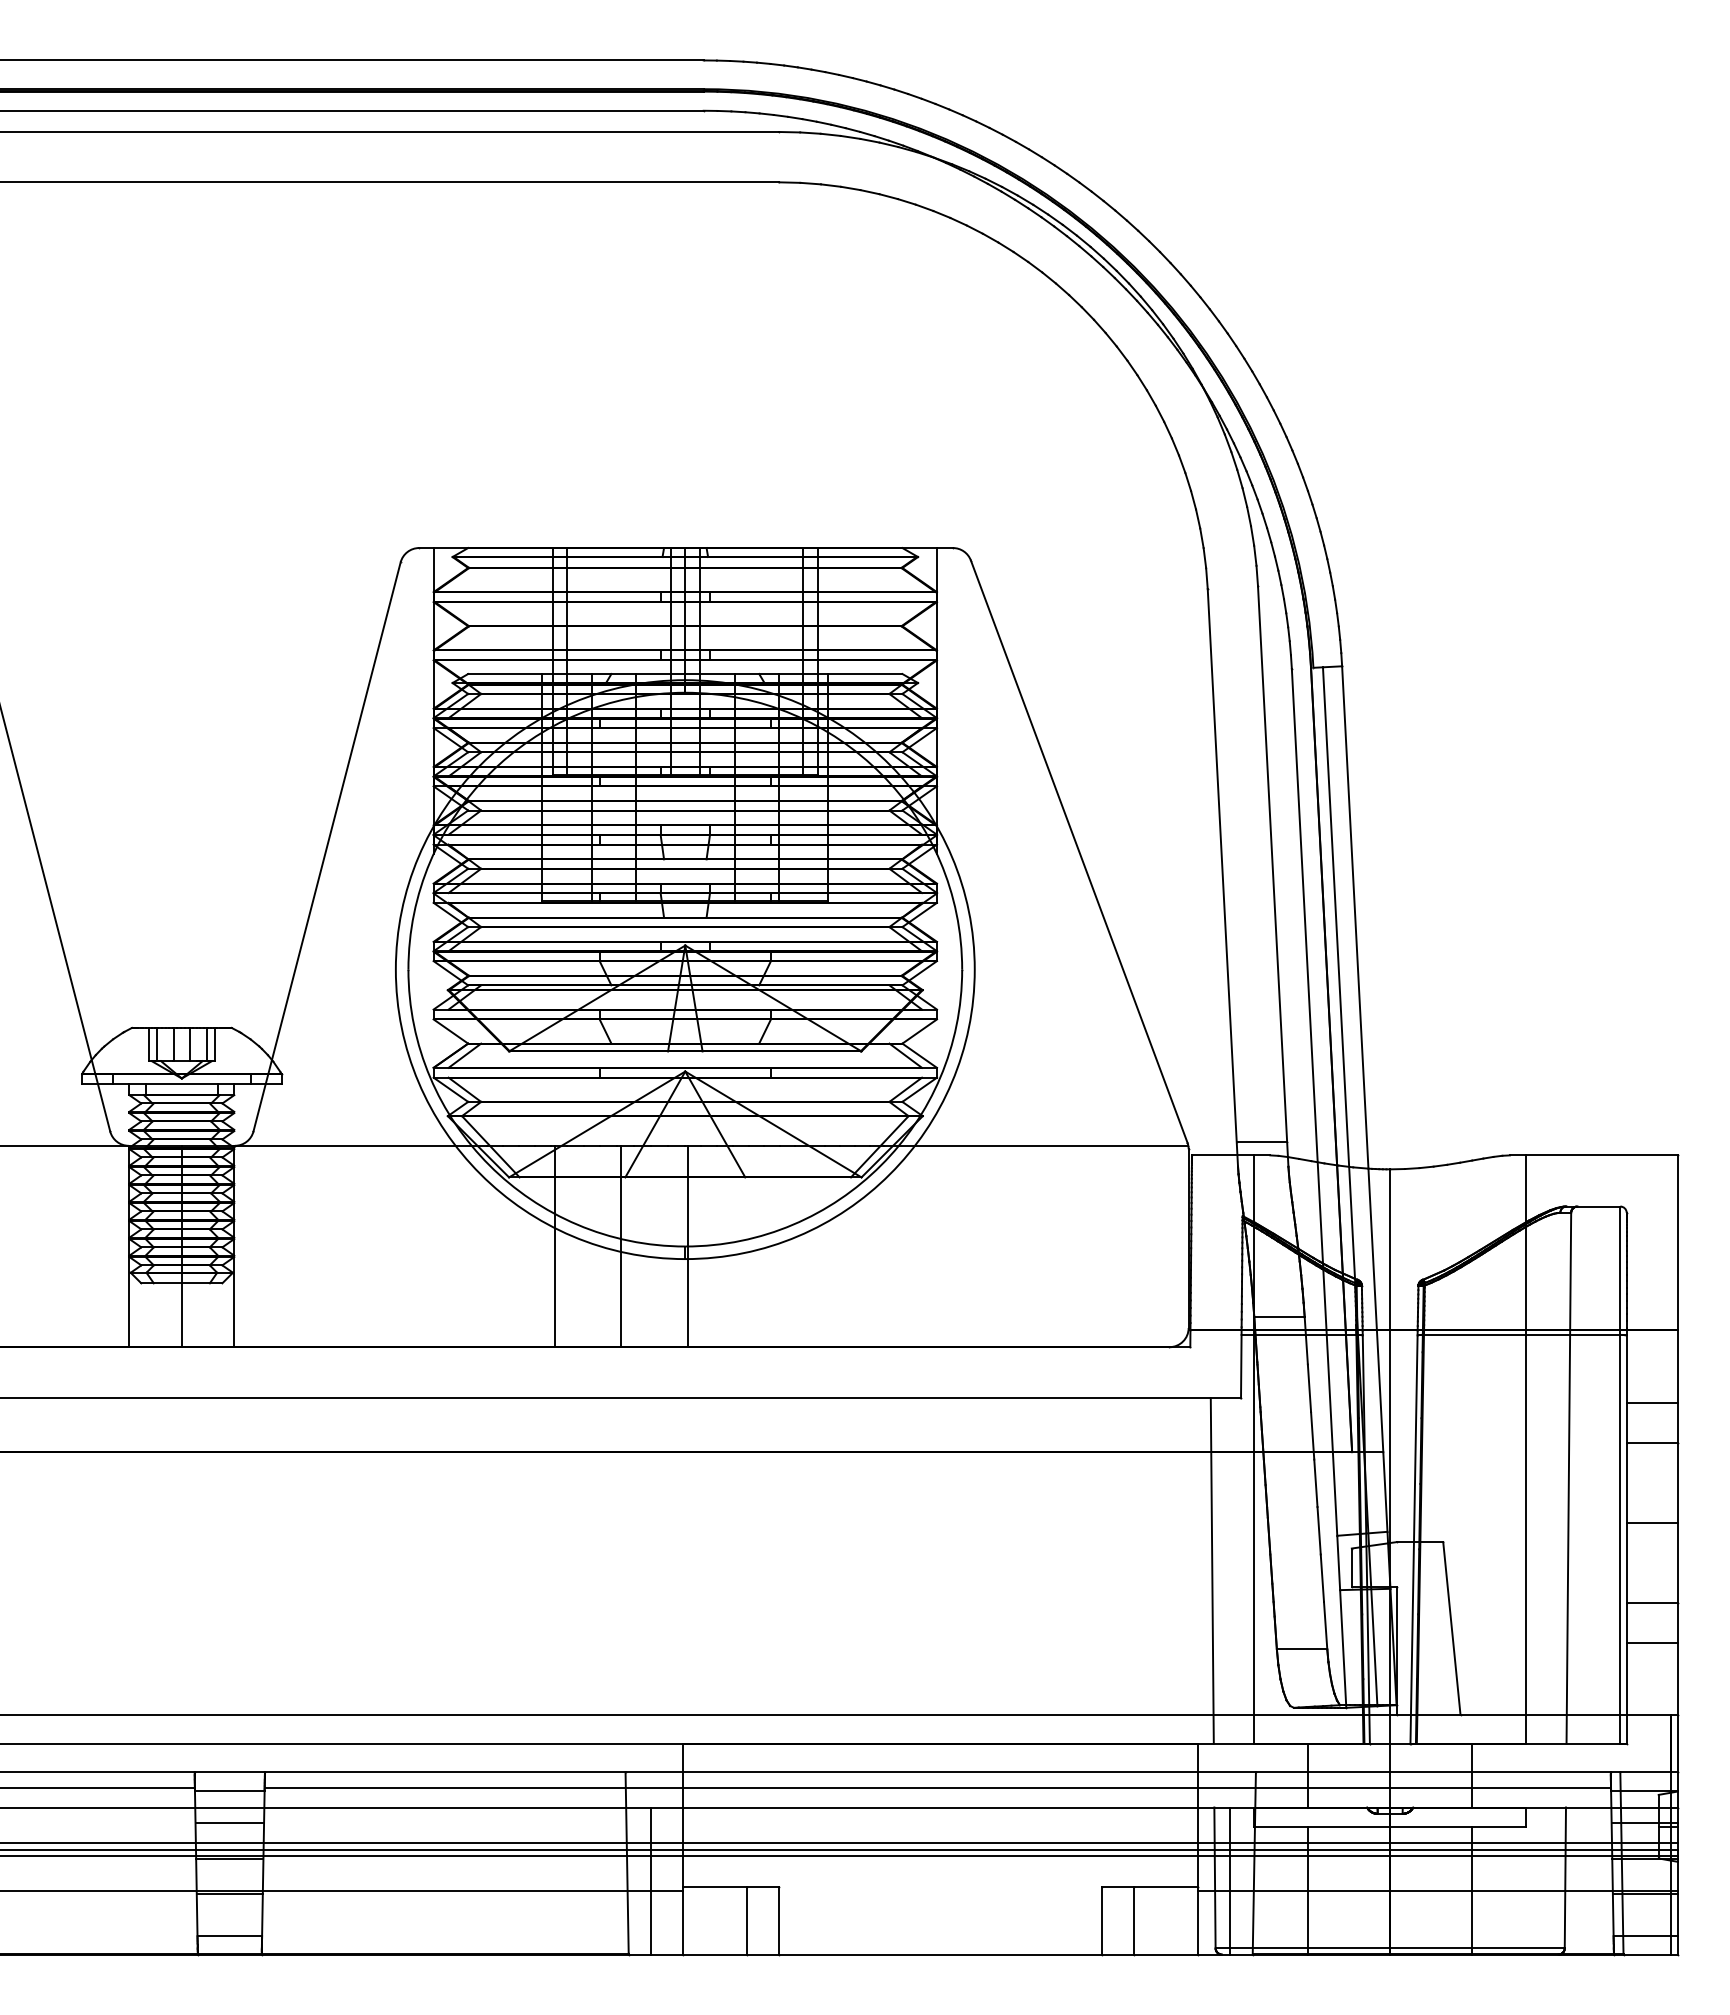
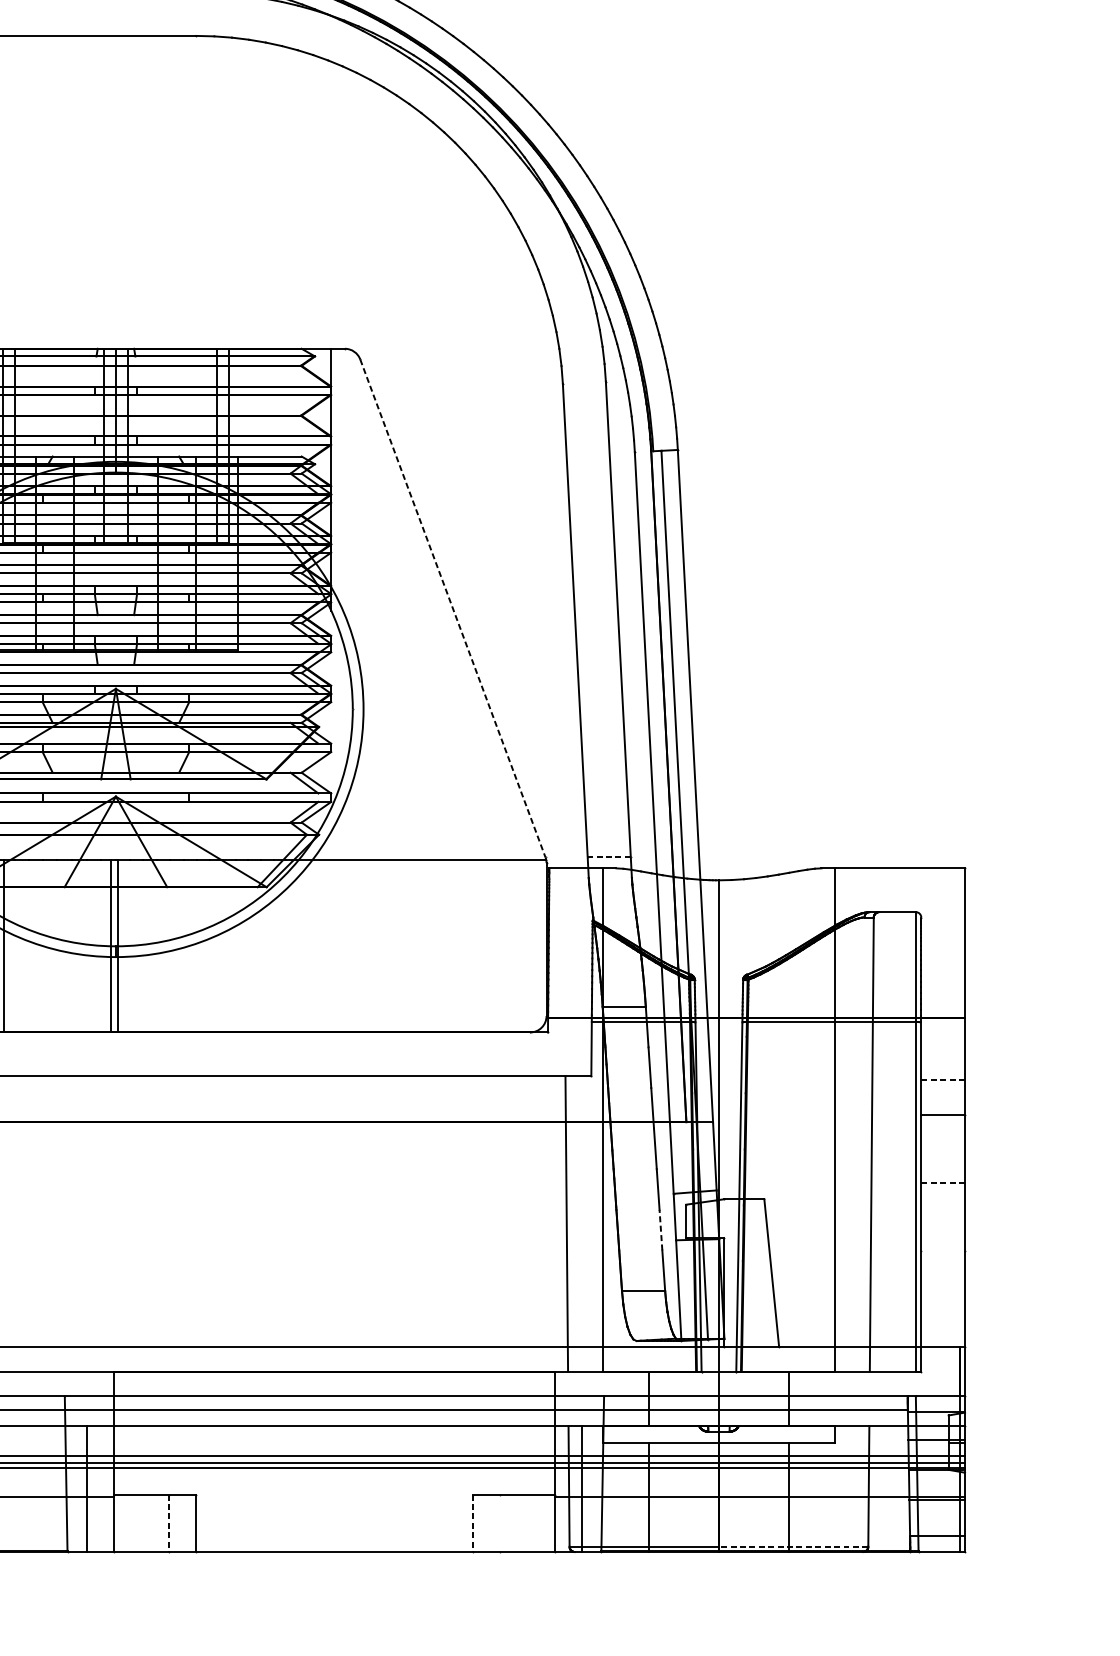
line: (1079, 851) -> (453, 608), solid -> dashed
line: (1261, 1142) -> (608, 857), solid -> dashed
line: (621, 1246) -> (110, 946), moved
line: (1652, 1403) -> (943, 1080), solid -> dashed
line: (1652, 1523) -> (943, 1183), solid -> dashed
line: (1322, 1578) -> (661, 1230), solid -> dashed
line: (1651, 1602) -> (942, 1250), removed
line: (1651, 1642) -> (942, 1285), removed
line: (747, 1920) -> (169, 1522), solid -> dashed
line: (1102, 1920) -> (472, 1522), solid -> dashed
line: (1134, 1920) -> (500, 1522), removed
line: (1476, 1948) -> (792, 1546), solid -> dashed

